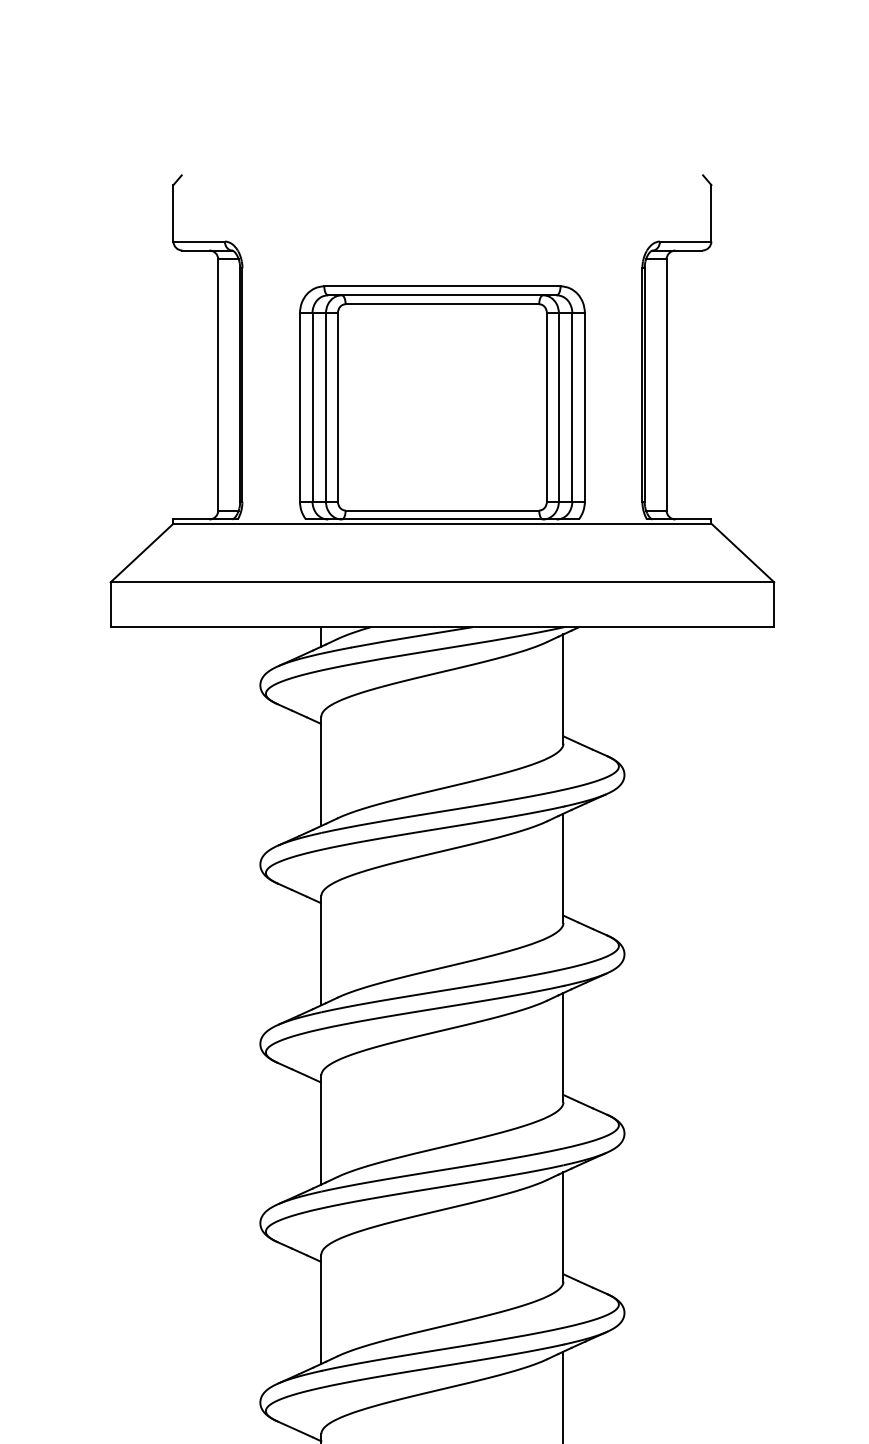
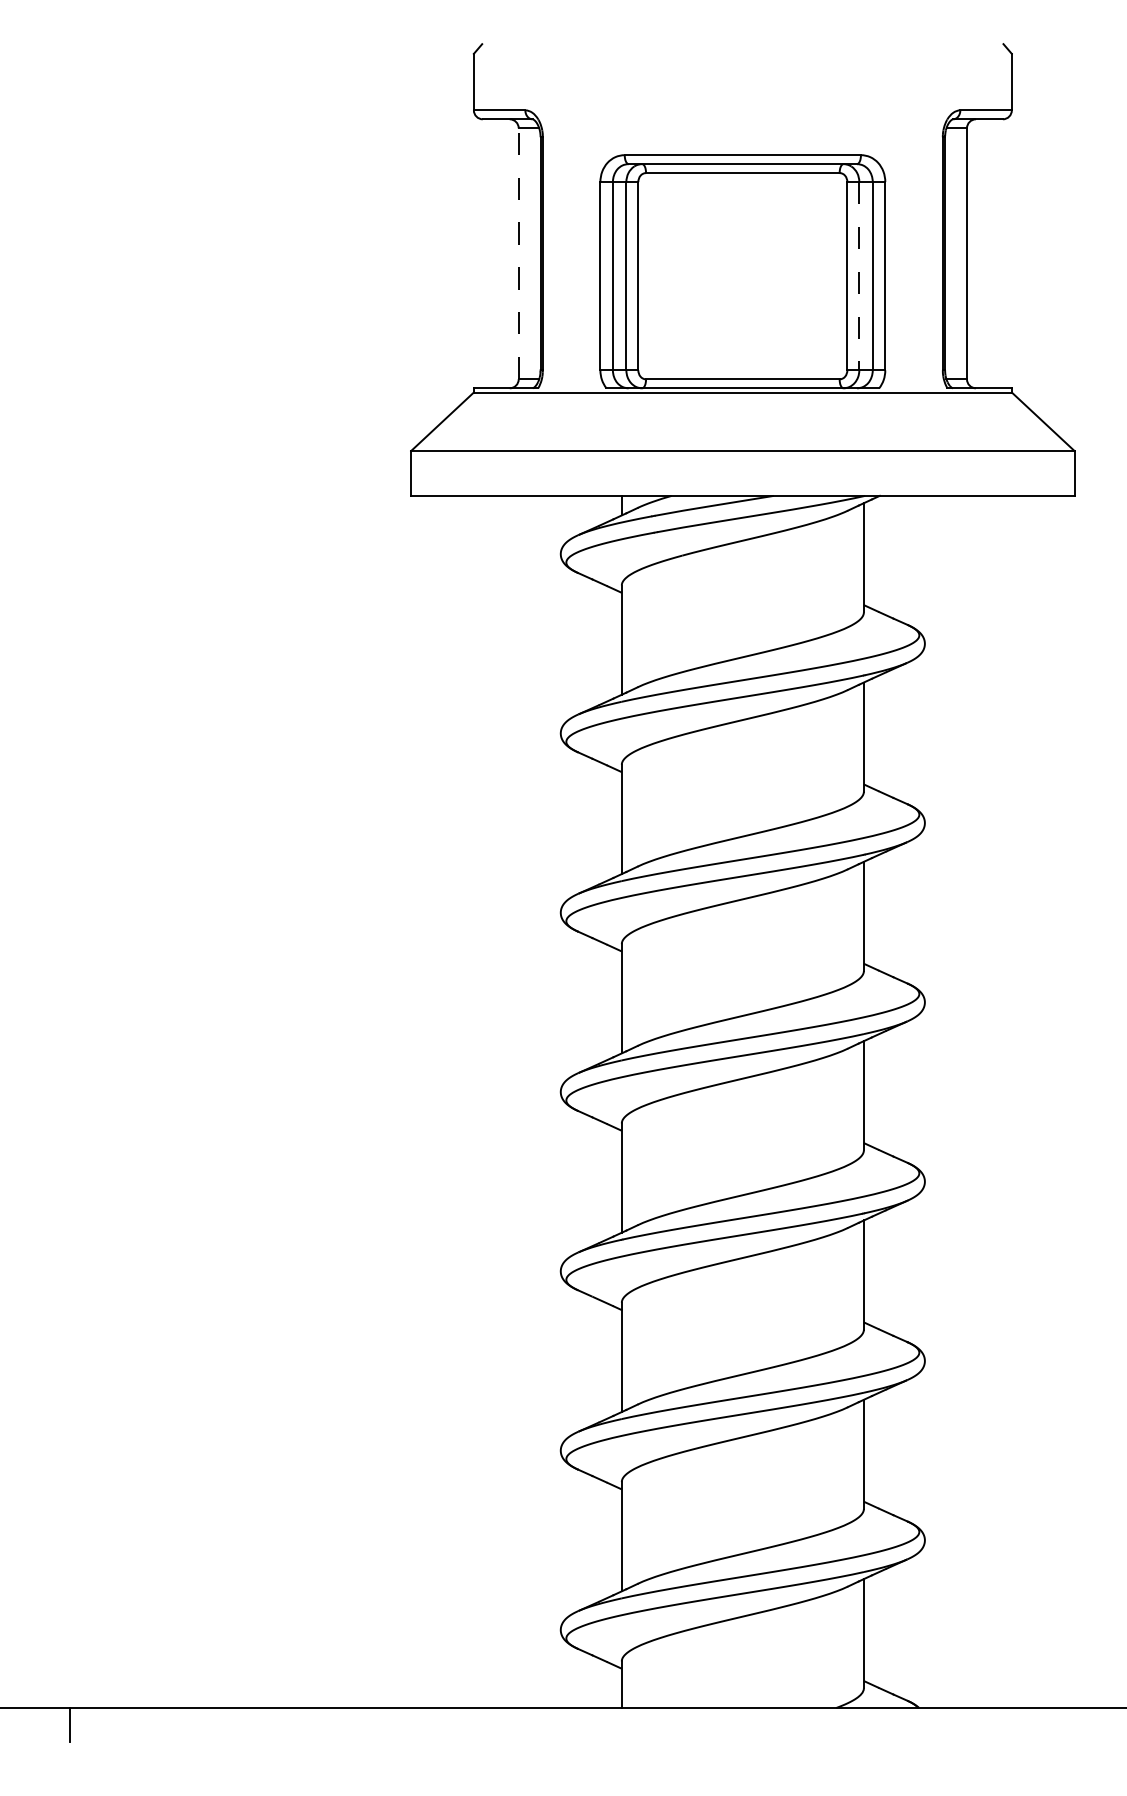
line: (218, 384) -> (518, 253), solid -> dashed
line: (559, 407) -> (859, 276), solid -> dashed

